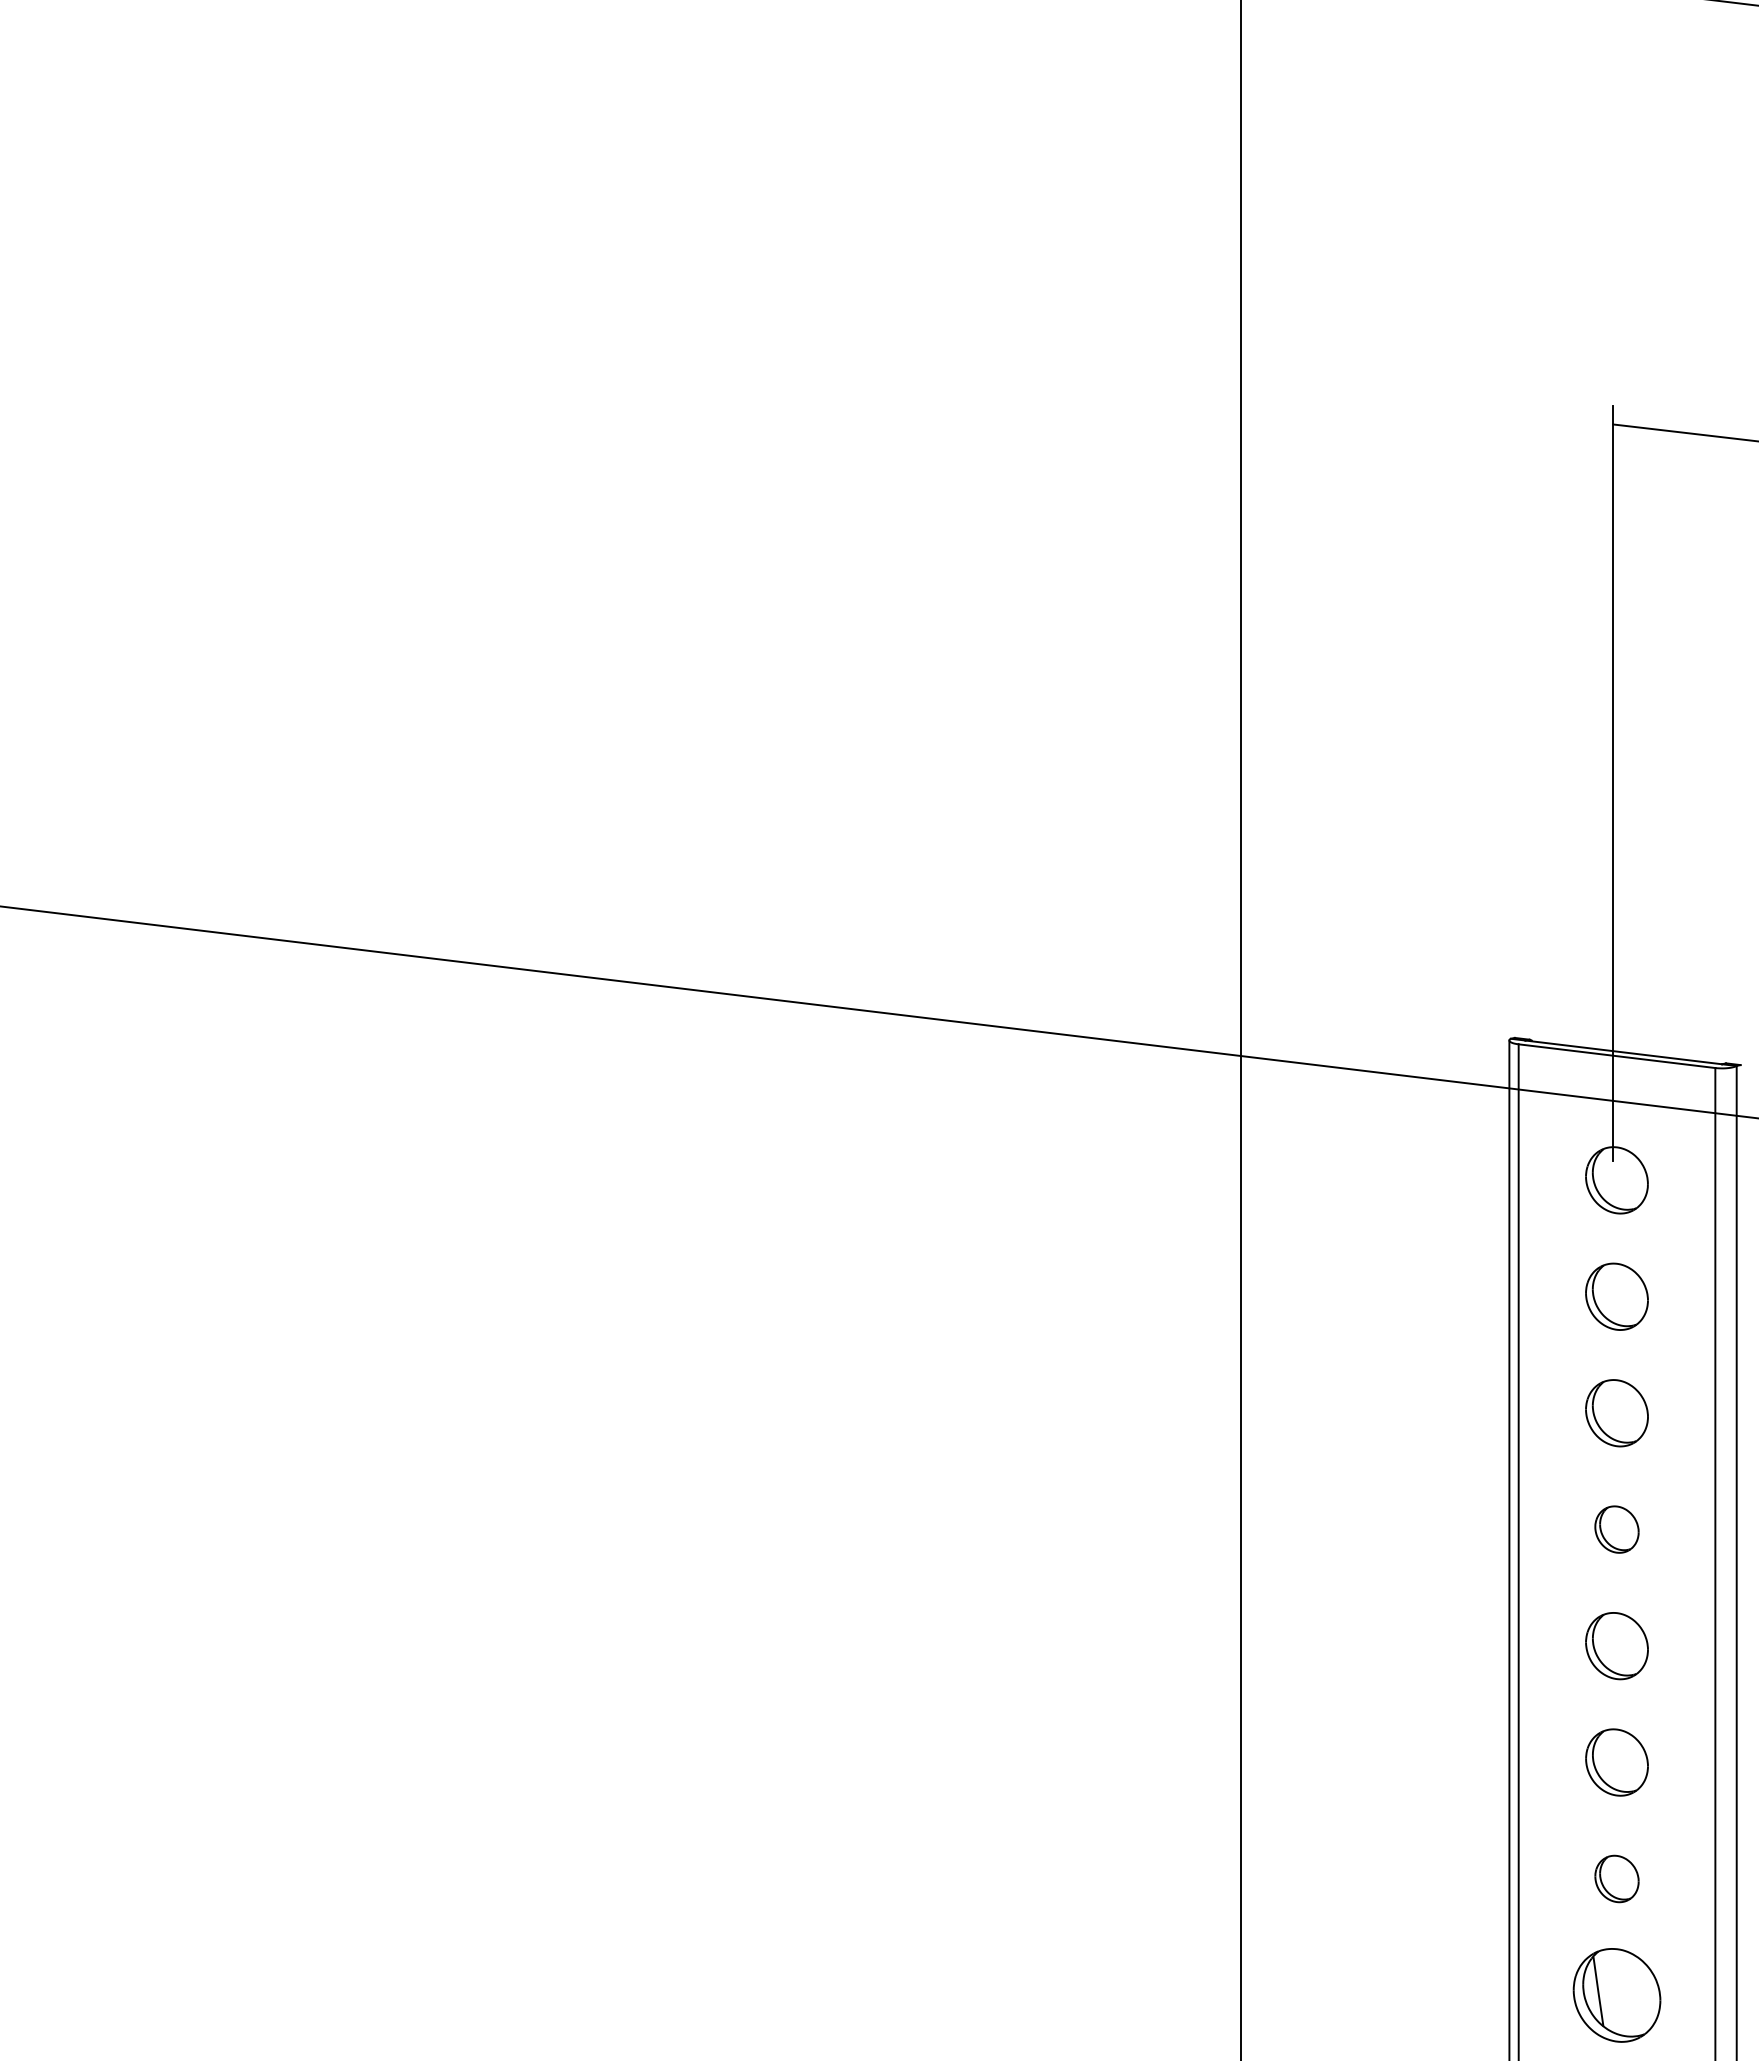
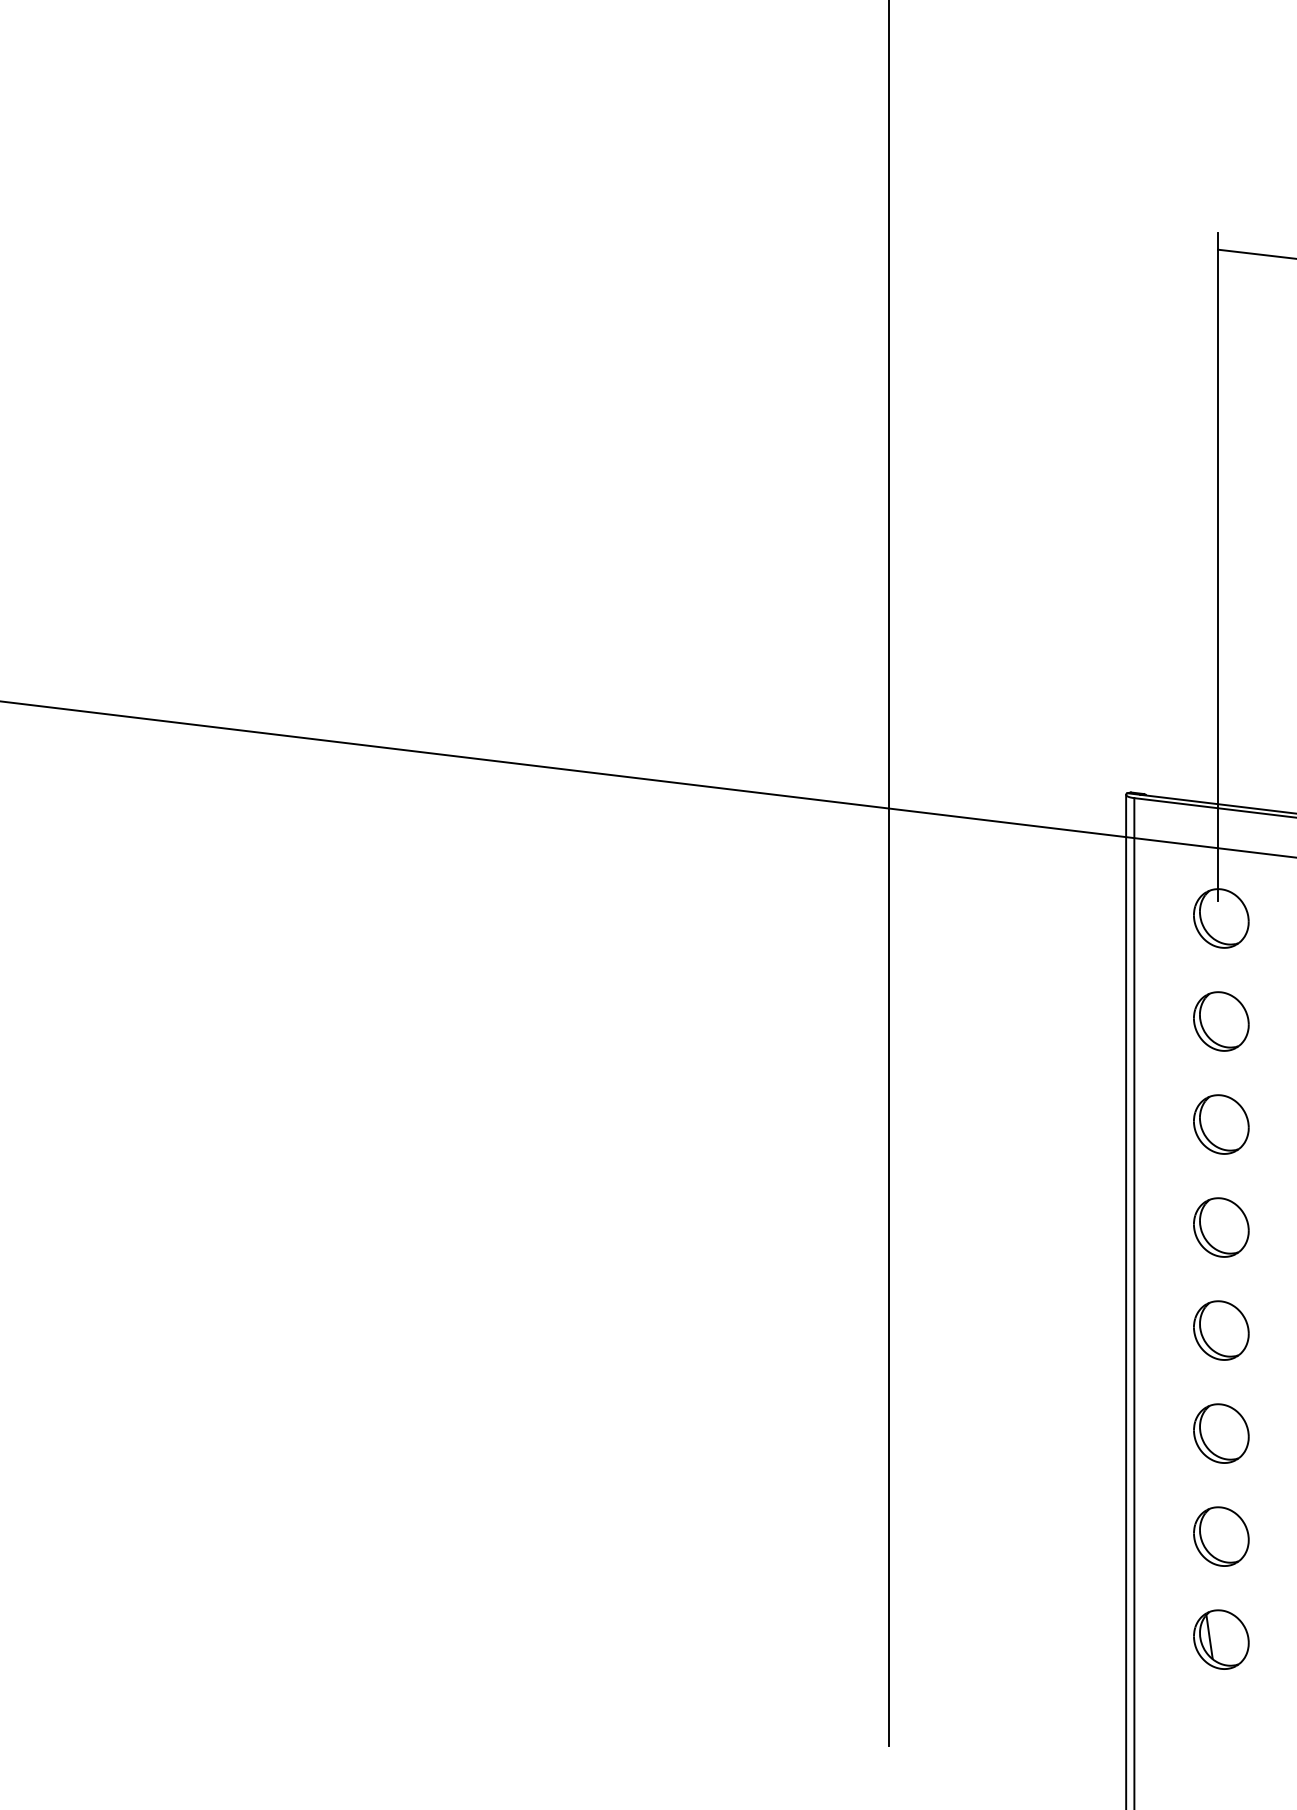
part: (1616, 1529) -> (1220, 1227), size x1.43
part: (1616, 1878) -> (1220, 1536), size x1.43
part: (1616, 1995) -> (1220, 1639), size x0.71

